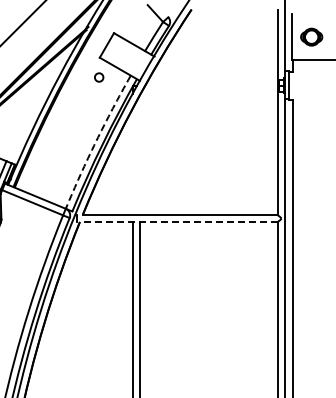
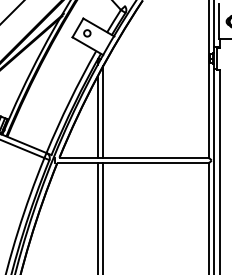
circle: (99, 77) -> (87, 33), moved
arc: (96, 141) -> (69, 101), dashed -> solid
line: (139, 155) -> (102, 112), added
line: (132, 162) -> (97, 117), added
line: (179, 222) -> (133, 163), dashed -> solid

